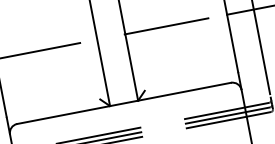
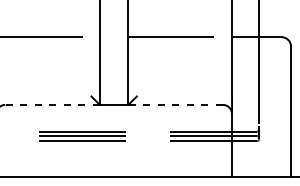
line: (184, 91) -> (175, 104), solid -> dashed
line: (63, 114) -> (52, 104), solid -> dashed

